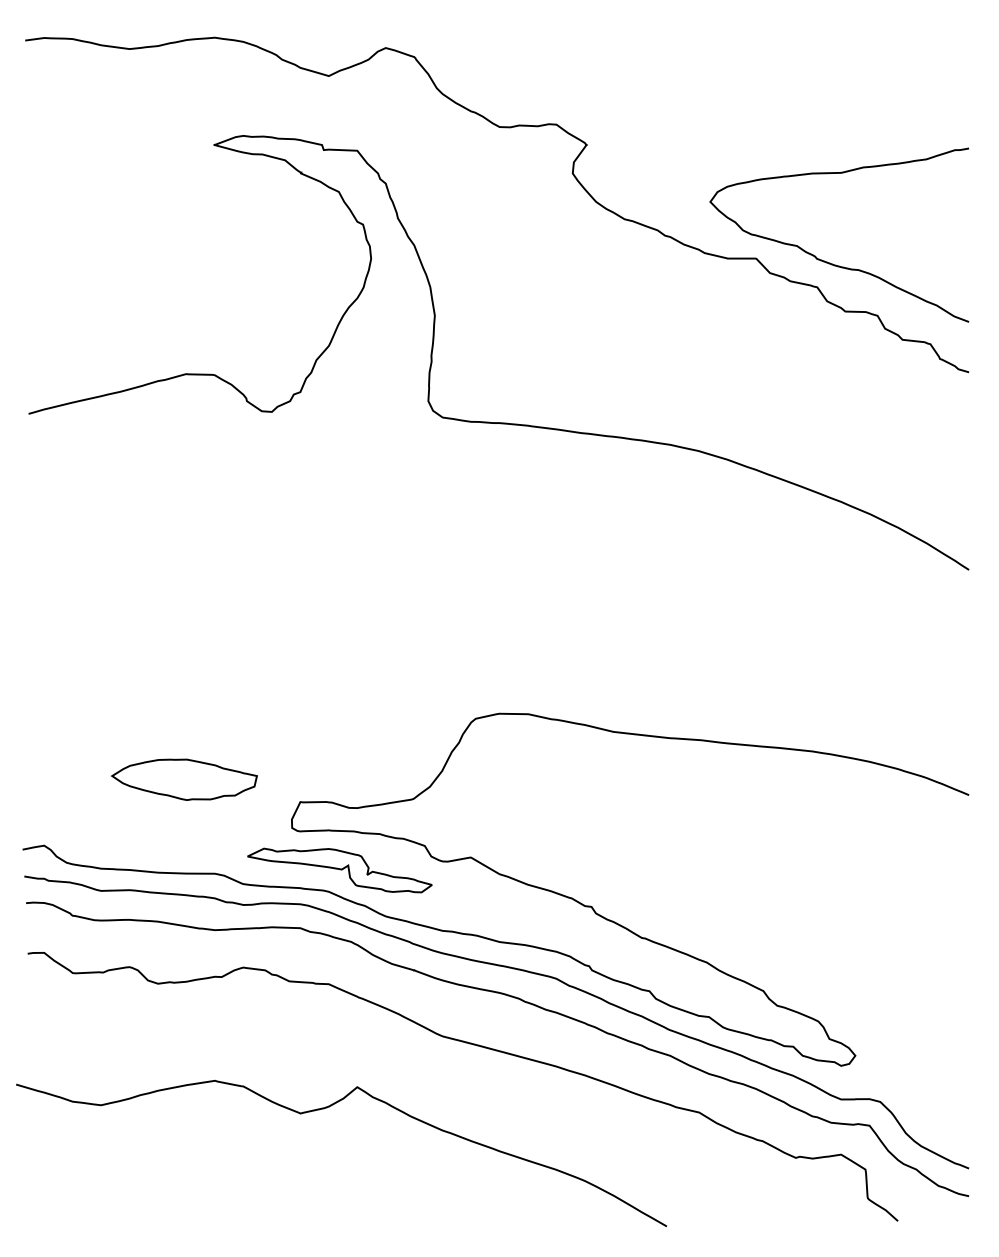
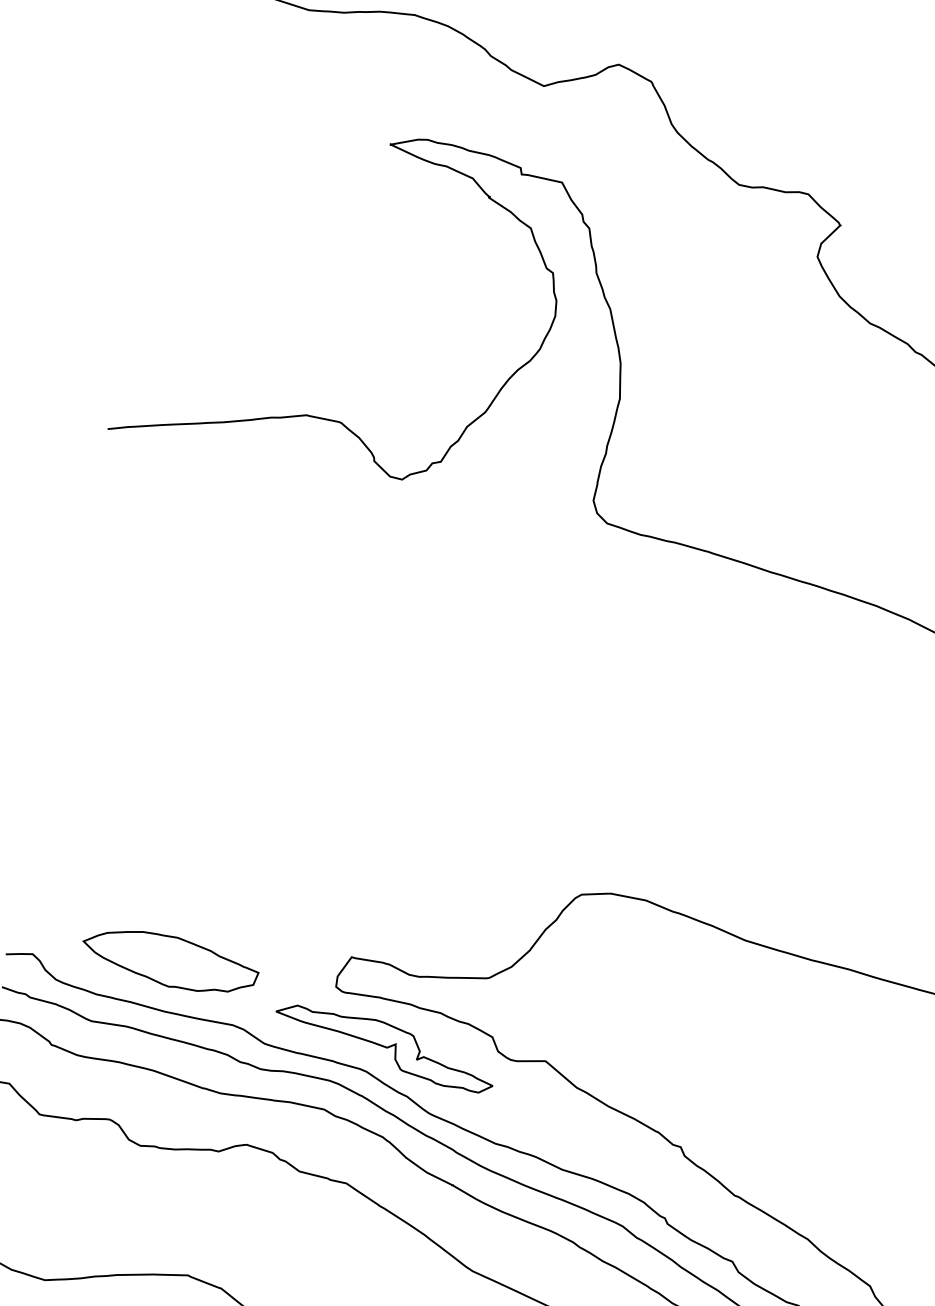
part: (184, 779) -> (170, 961), moved

